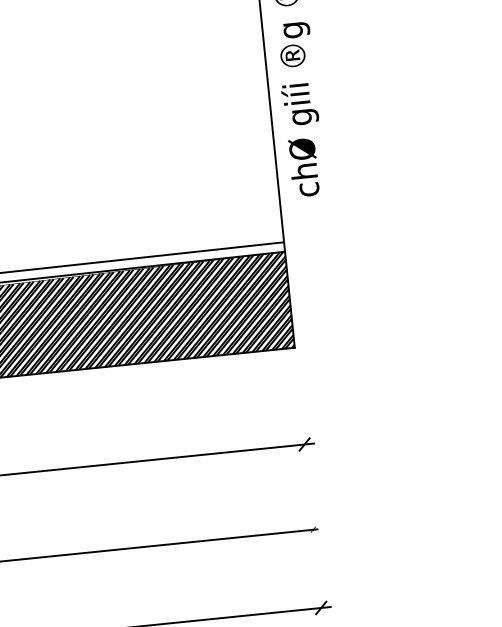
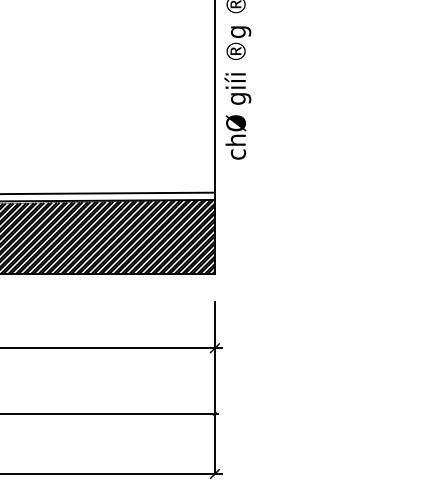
line: (309, 496) -> (214, 388), added

